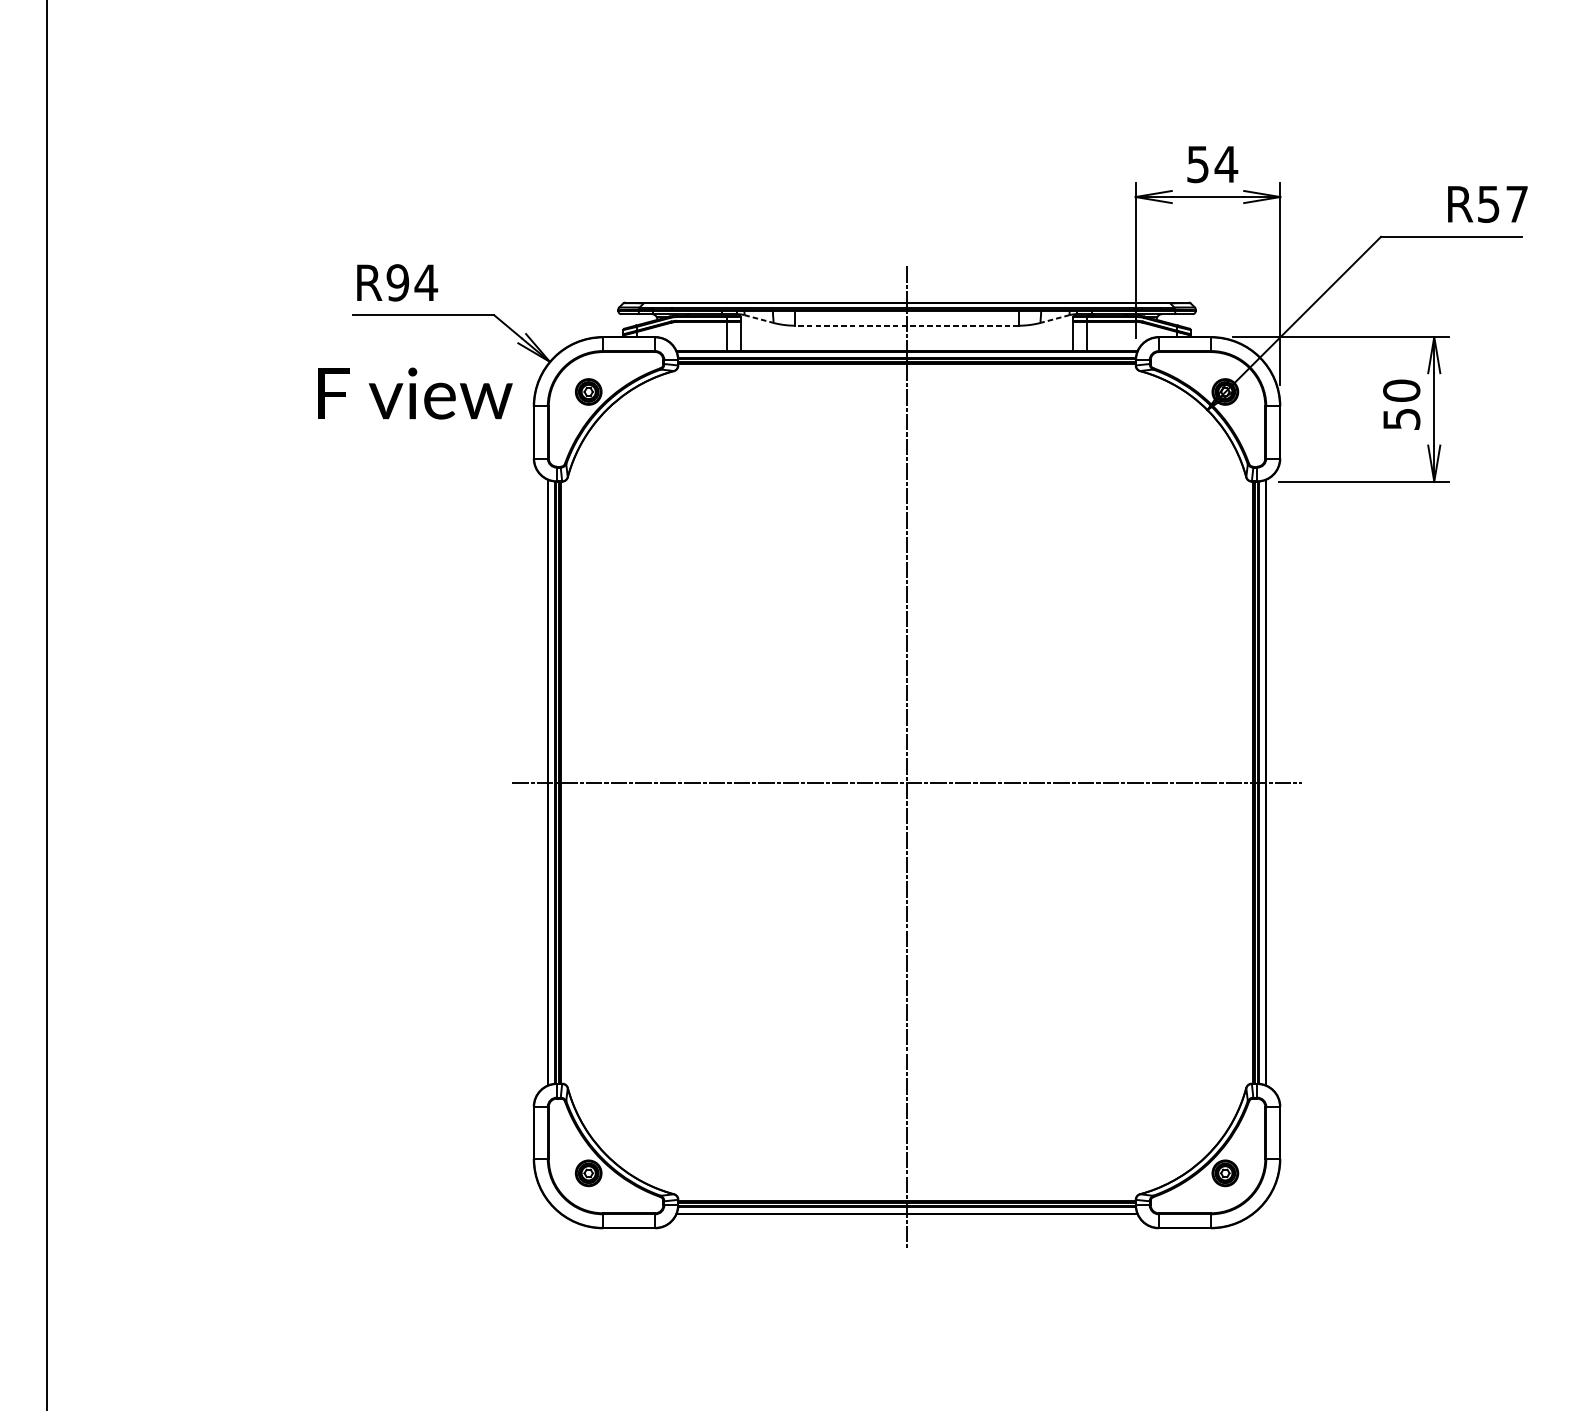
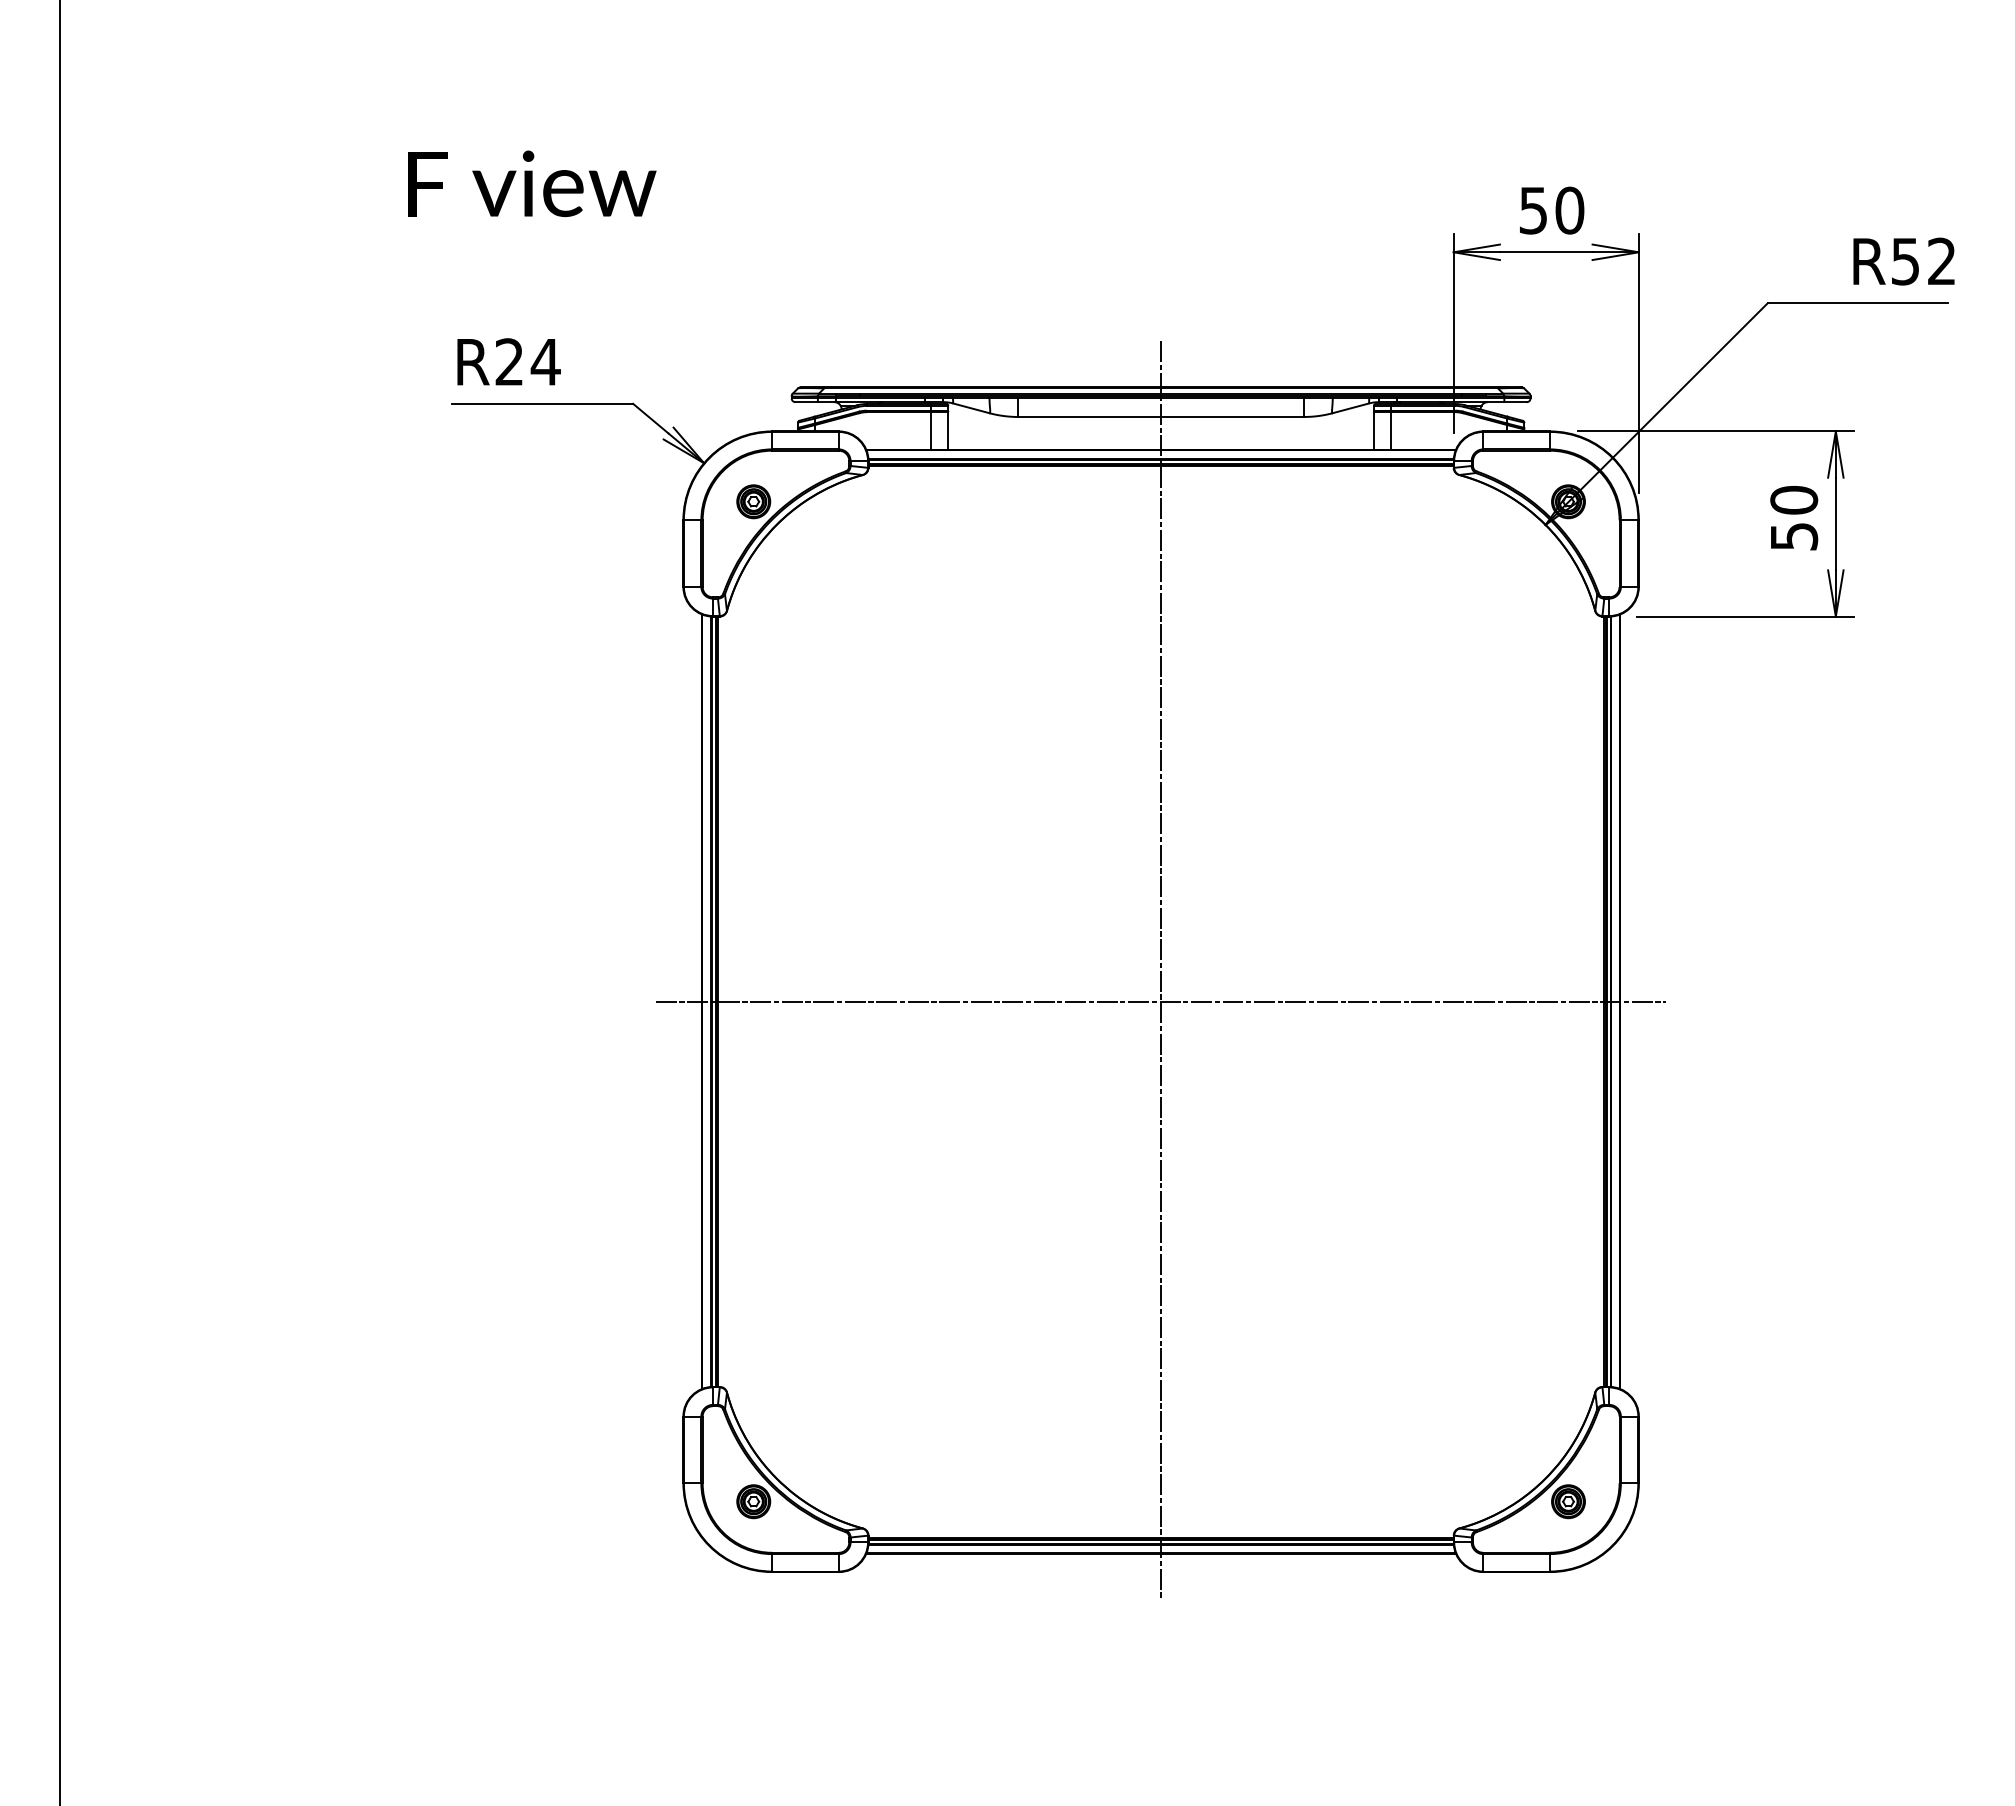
text: (1226, 164) -> (1569, 210), 54 -> 50
text: (1516, 203) -> (1941, 260), R57 -> R52
text: (397, 283) -> (509, 362), R94 -> R24
line: (758, 319) -> (971, 408), dashed -> solid
line: (1055, 319) -> (1351, 408), dashed -> solid
line: (907, 325) -> (1161, 416), dashed -> solid
text: (415, 393) -> (532, 183), moved

